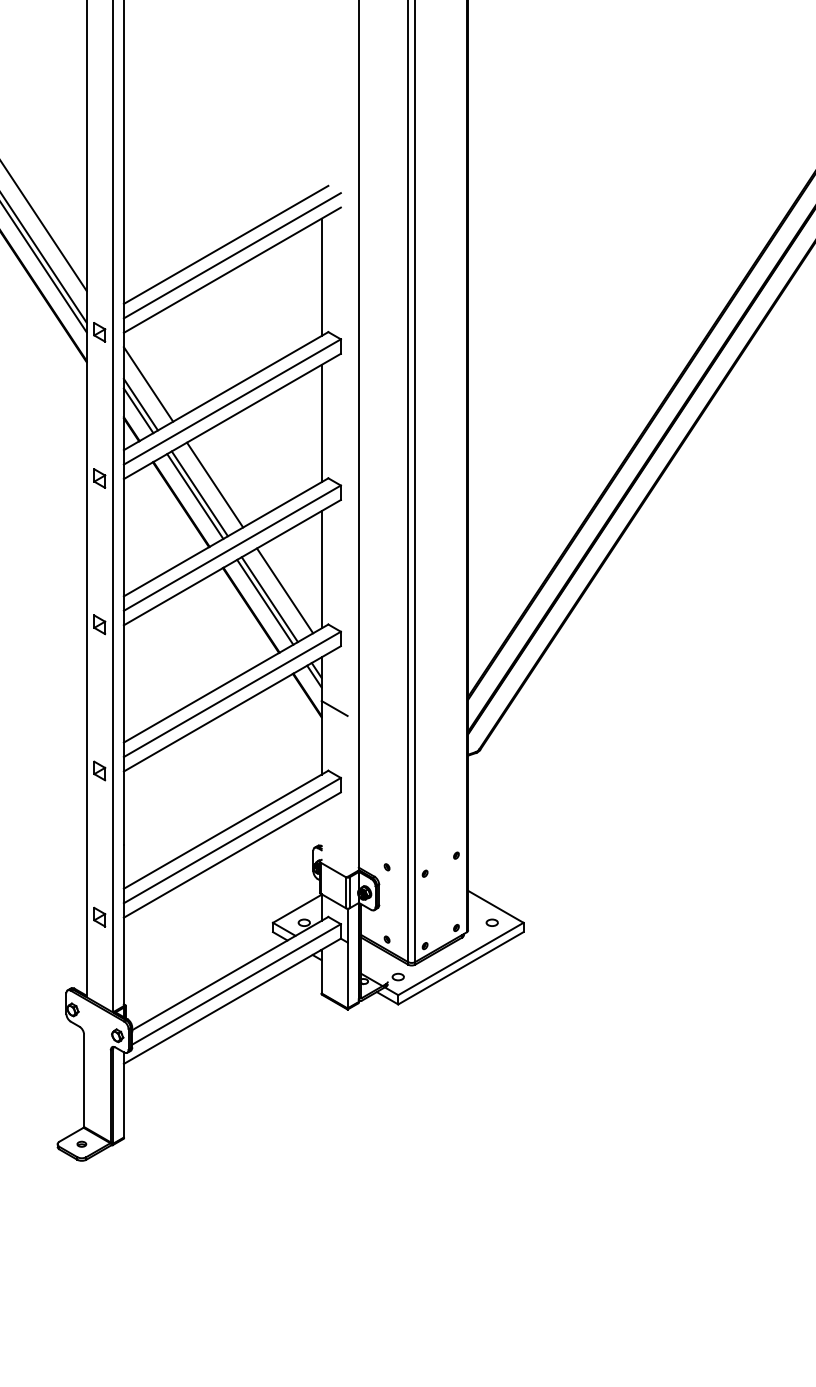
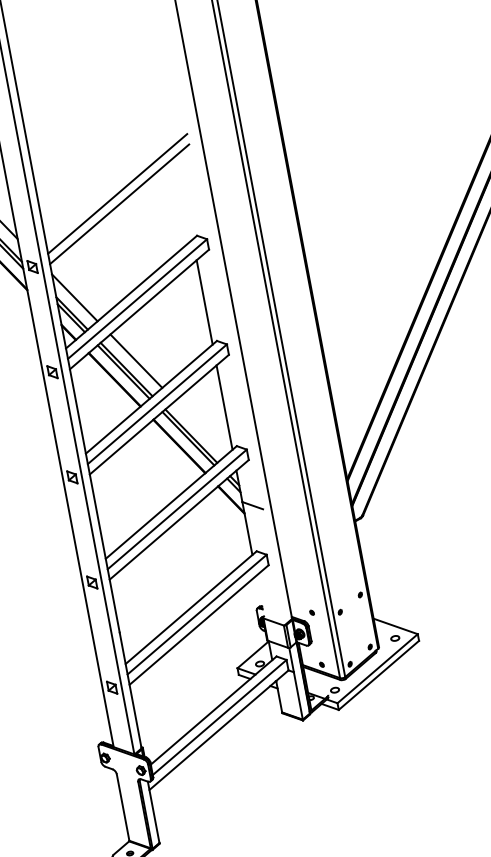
line: (225, 244) -> (111, 186), removed
line: (321, 276) -> (184, 196), removed
line: (285, 590) -> (201, 427), removed

